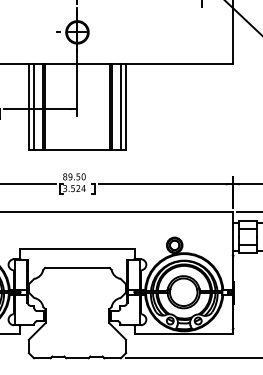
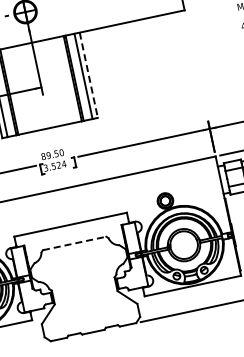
line: (126, 107) -> (89, 75), solid -> dashed
line: (77, 267) -> (74, 243), solid -> dashed

